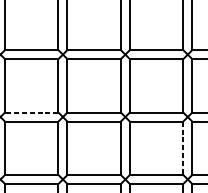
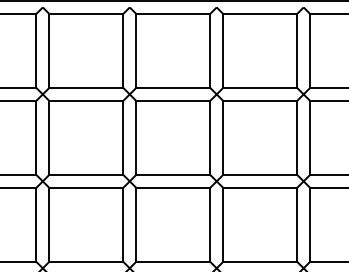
line: (31, 112) -> (85, 175), dashed -> solid
line: (183, 148) -> (297, 225), dashed -> solid

